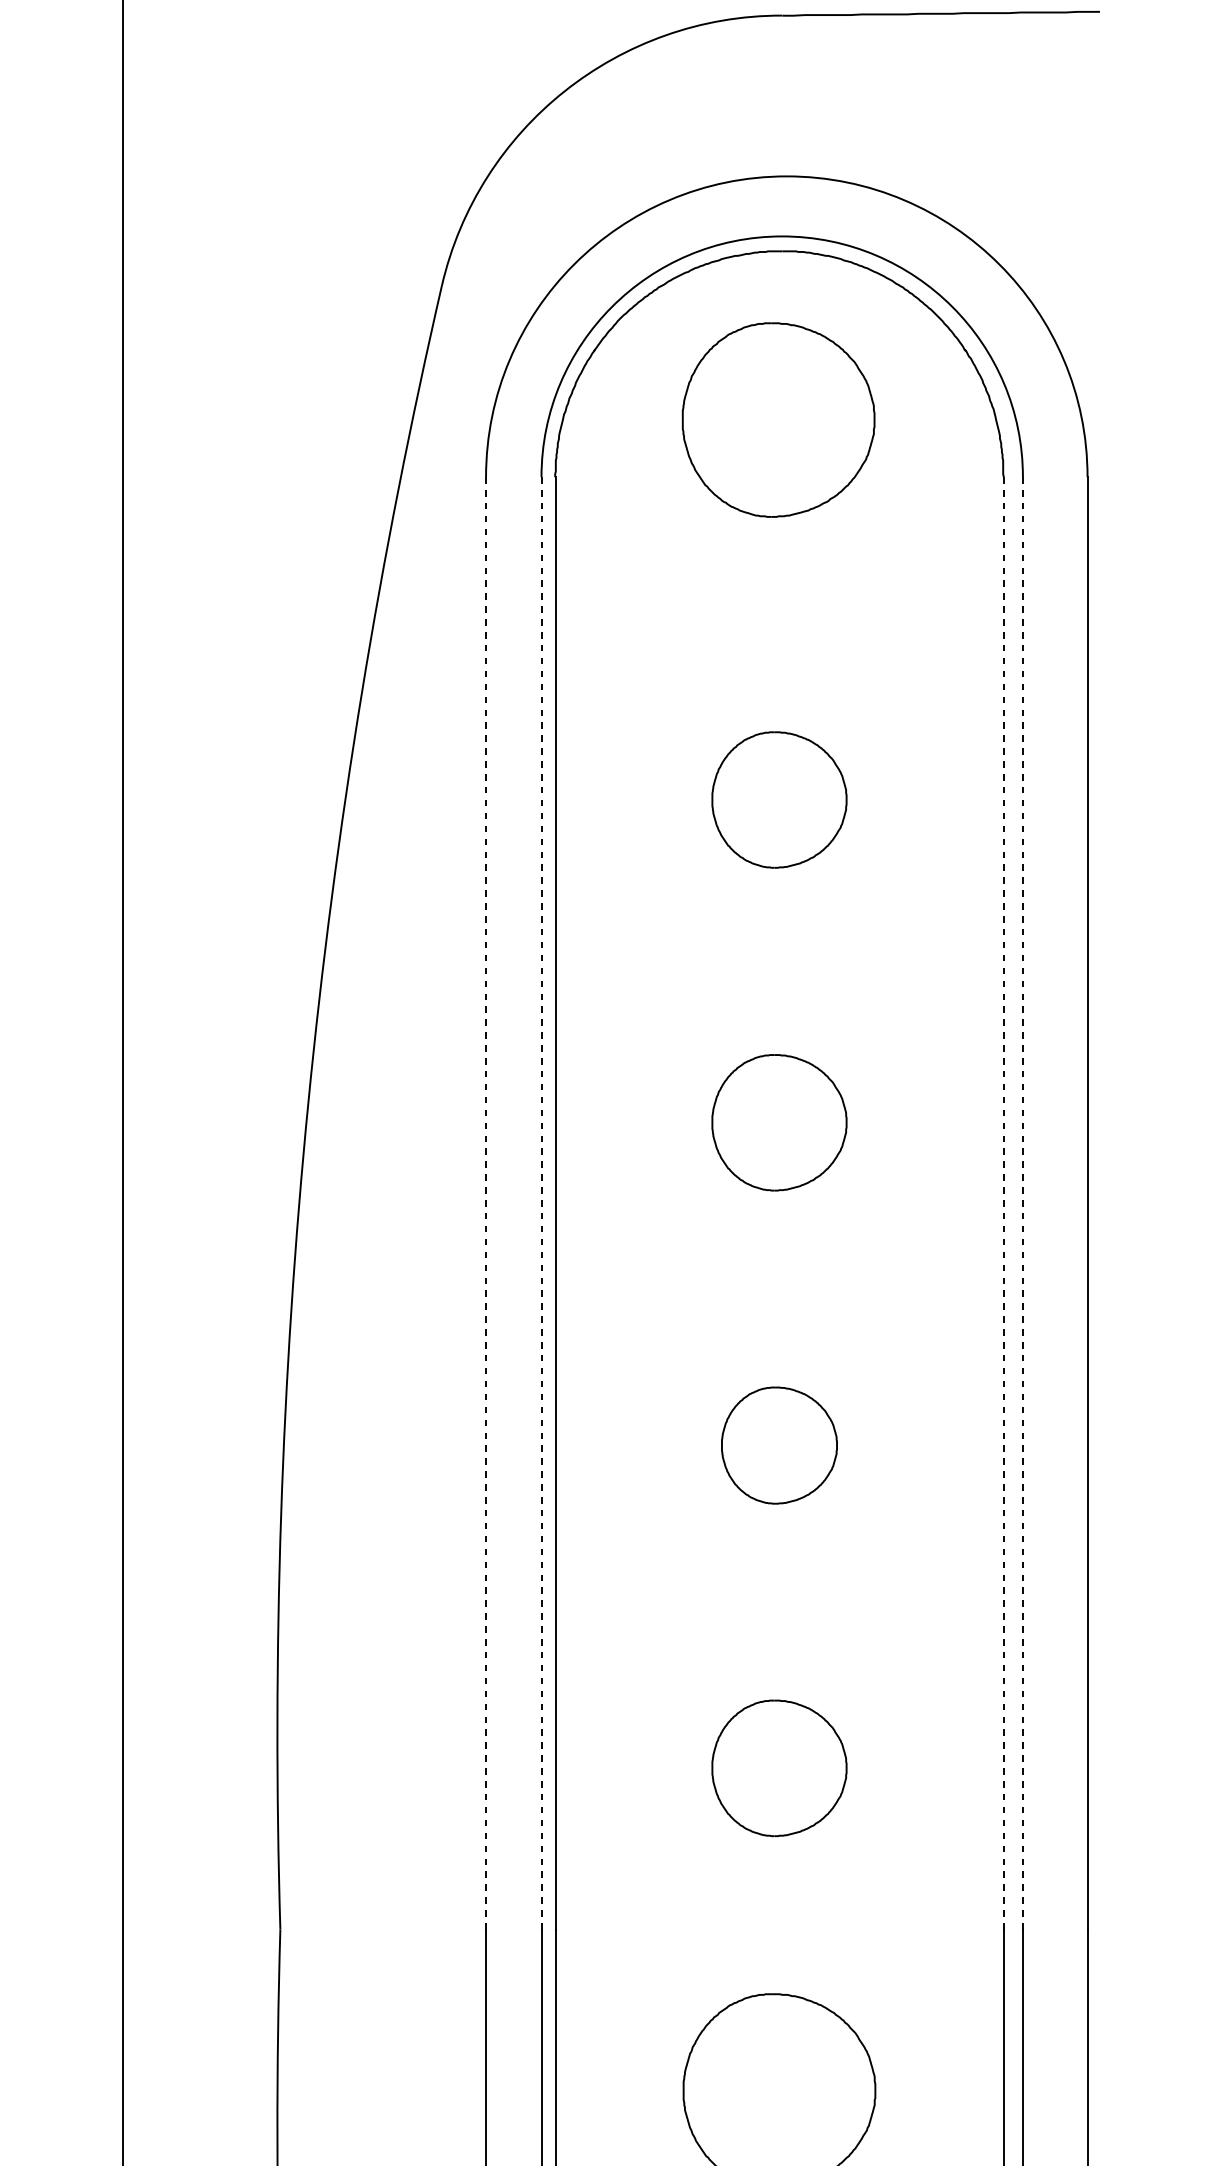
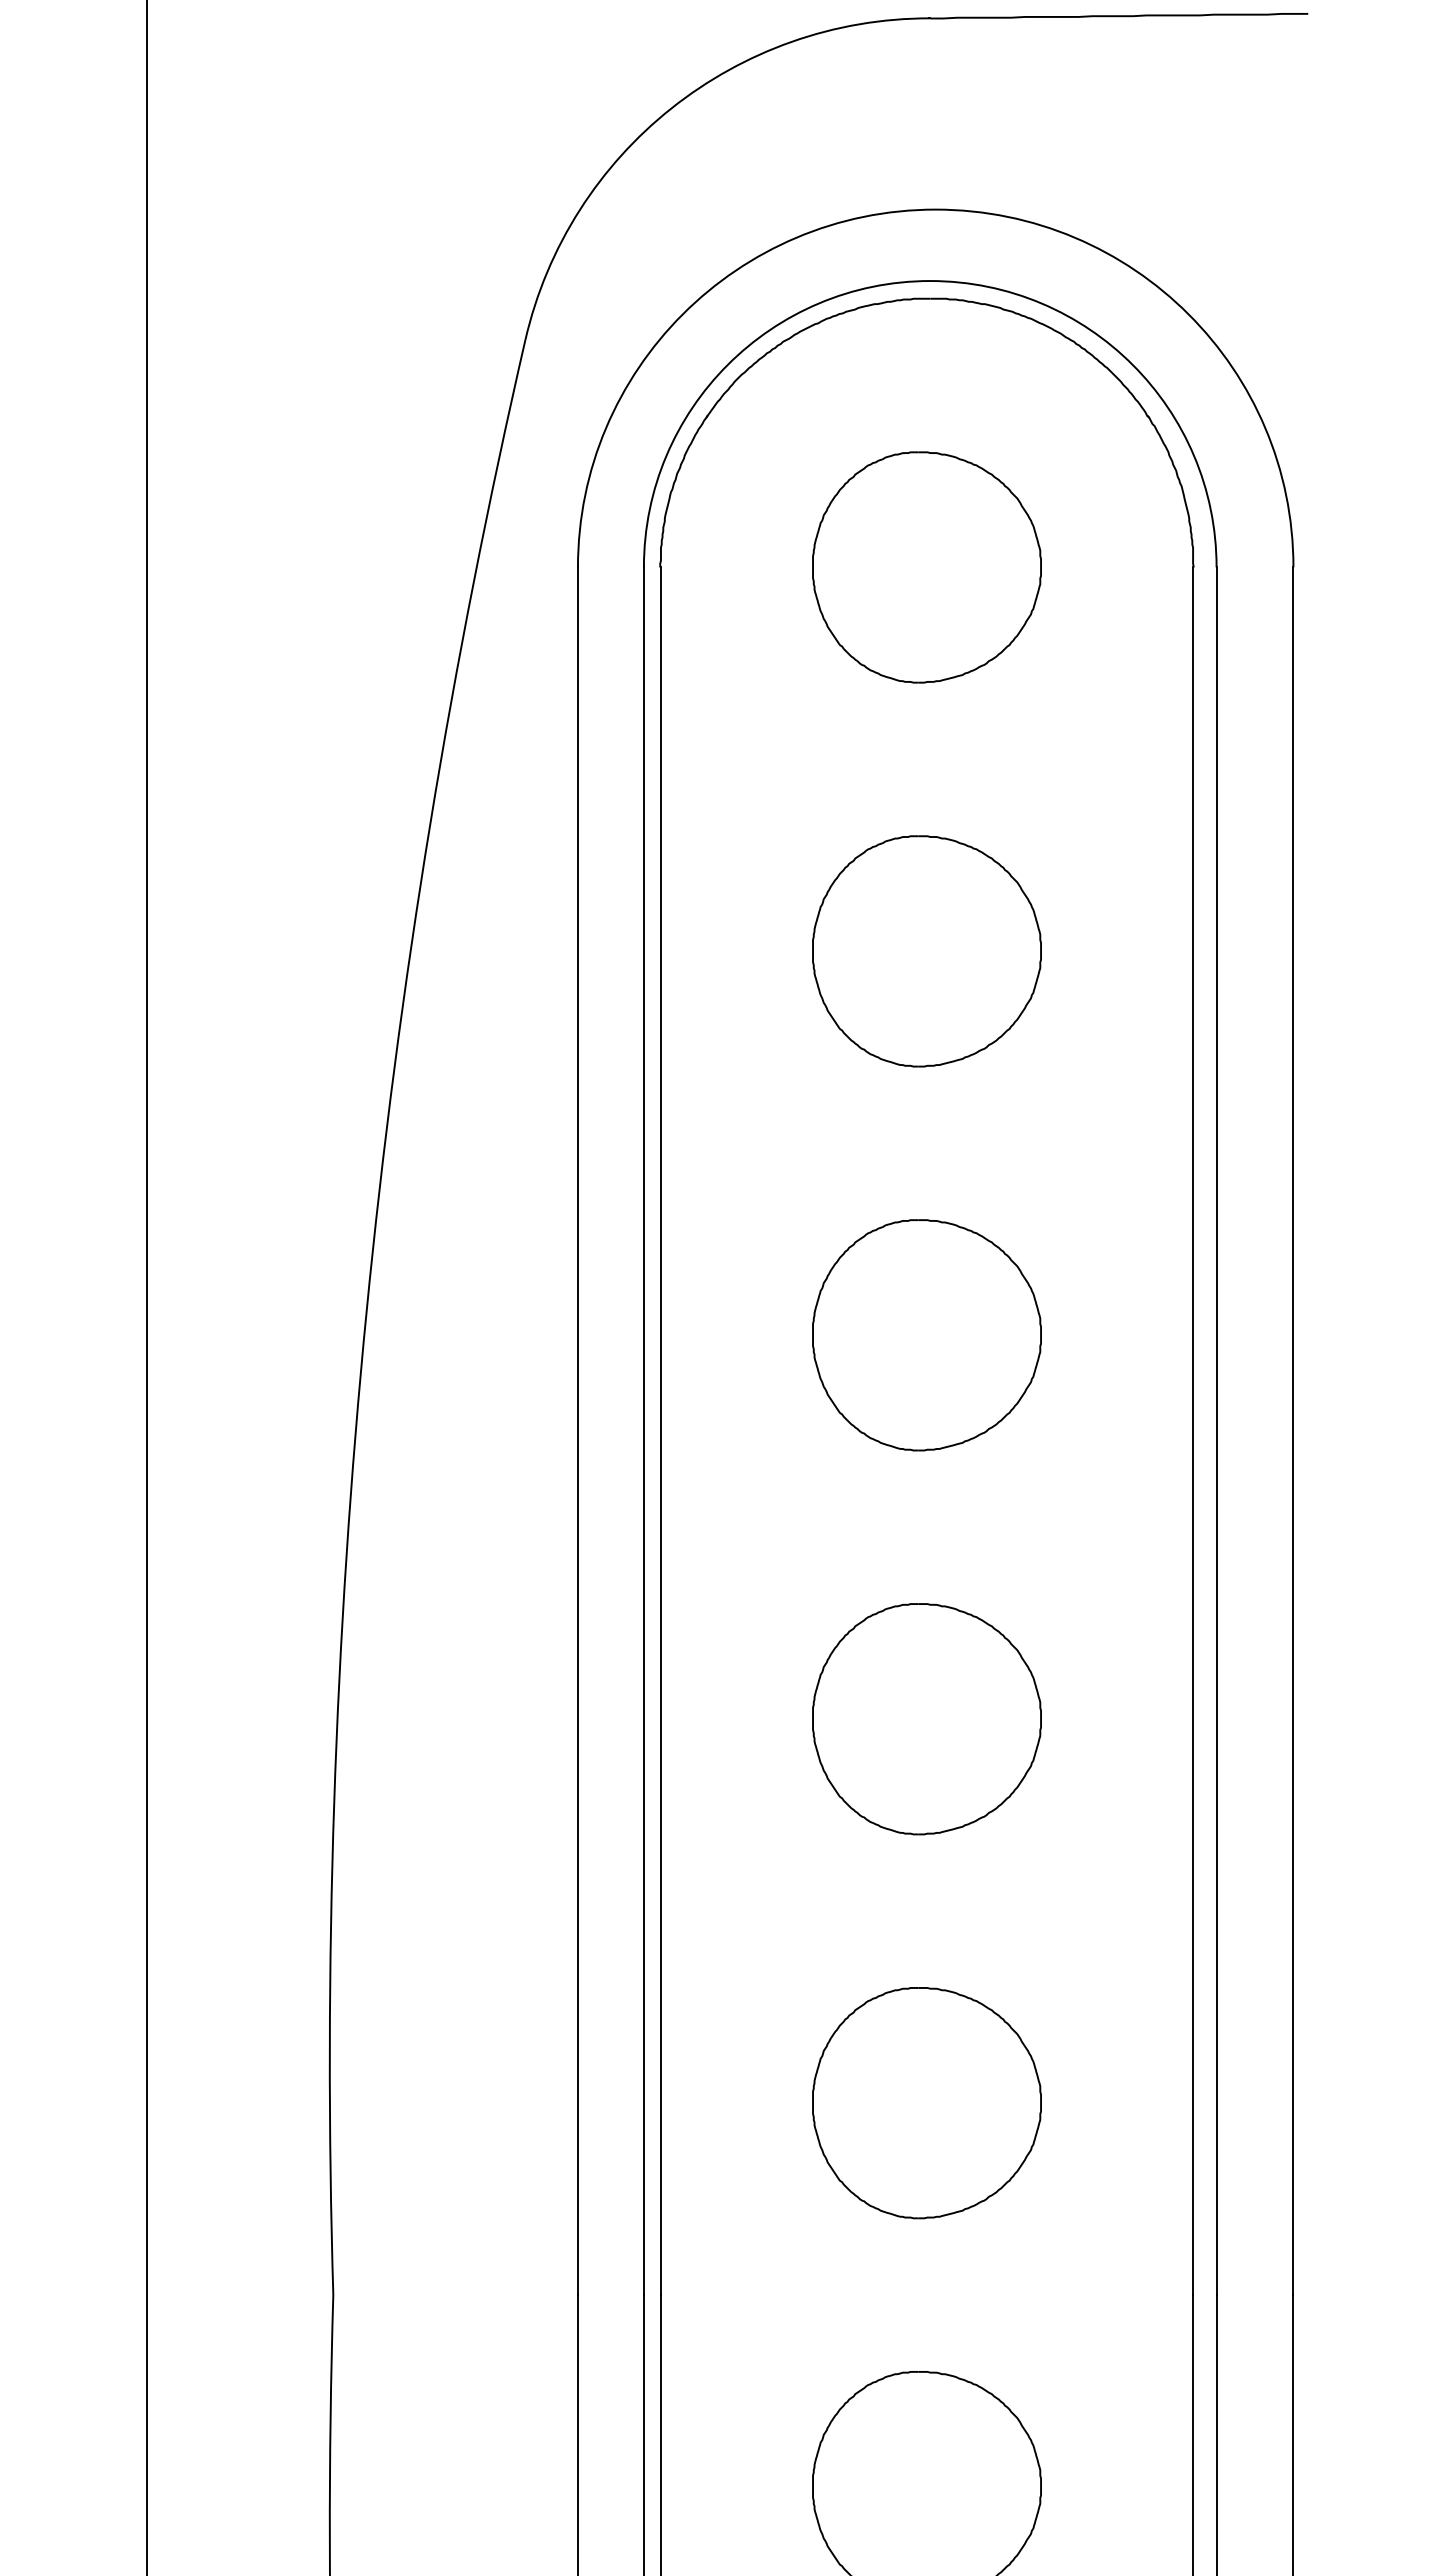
part: (778, 420) -> (926, 567), moved
part: (779, 800) -> (926, 951), size x1.43
part: (779, 1122) -> (926, 1335), size x1.43
line: (485, 1203) -> (577, 1431), dashed -> solid
line: (541, 1203) -> (643, 1431), dashed -> solid
line: (1003, 1203) -> (1193, 1431), dashed -> solid
line: (1022, 1203) -> (1216, 1431), dashed -> solid
part: (779, 1445) -> (926, 1719), size x1.67
part: (779, 1768) -> (926, 2103), size x1.43

